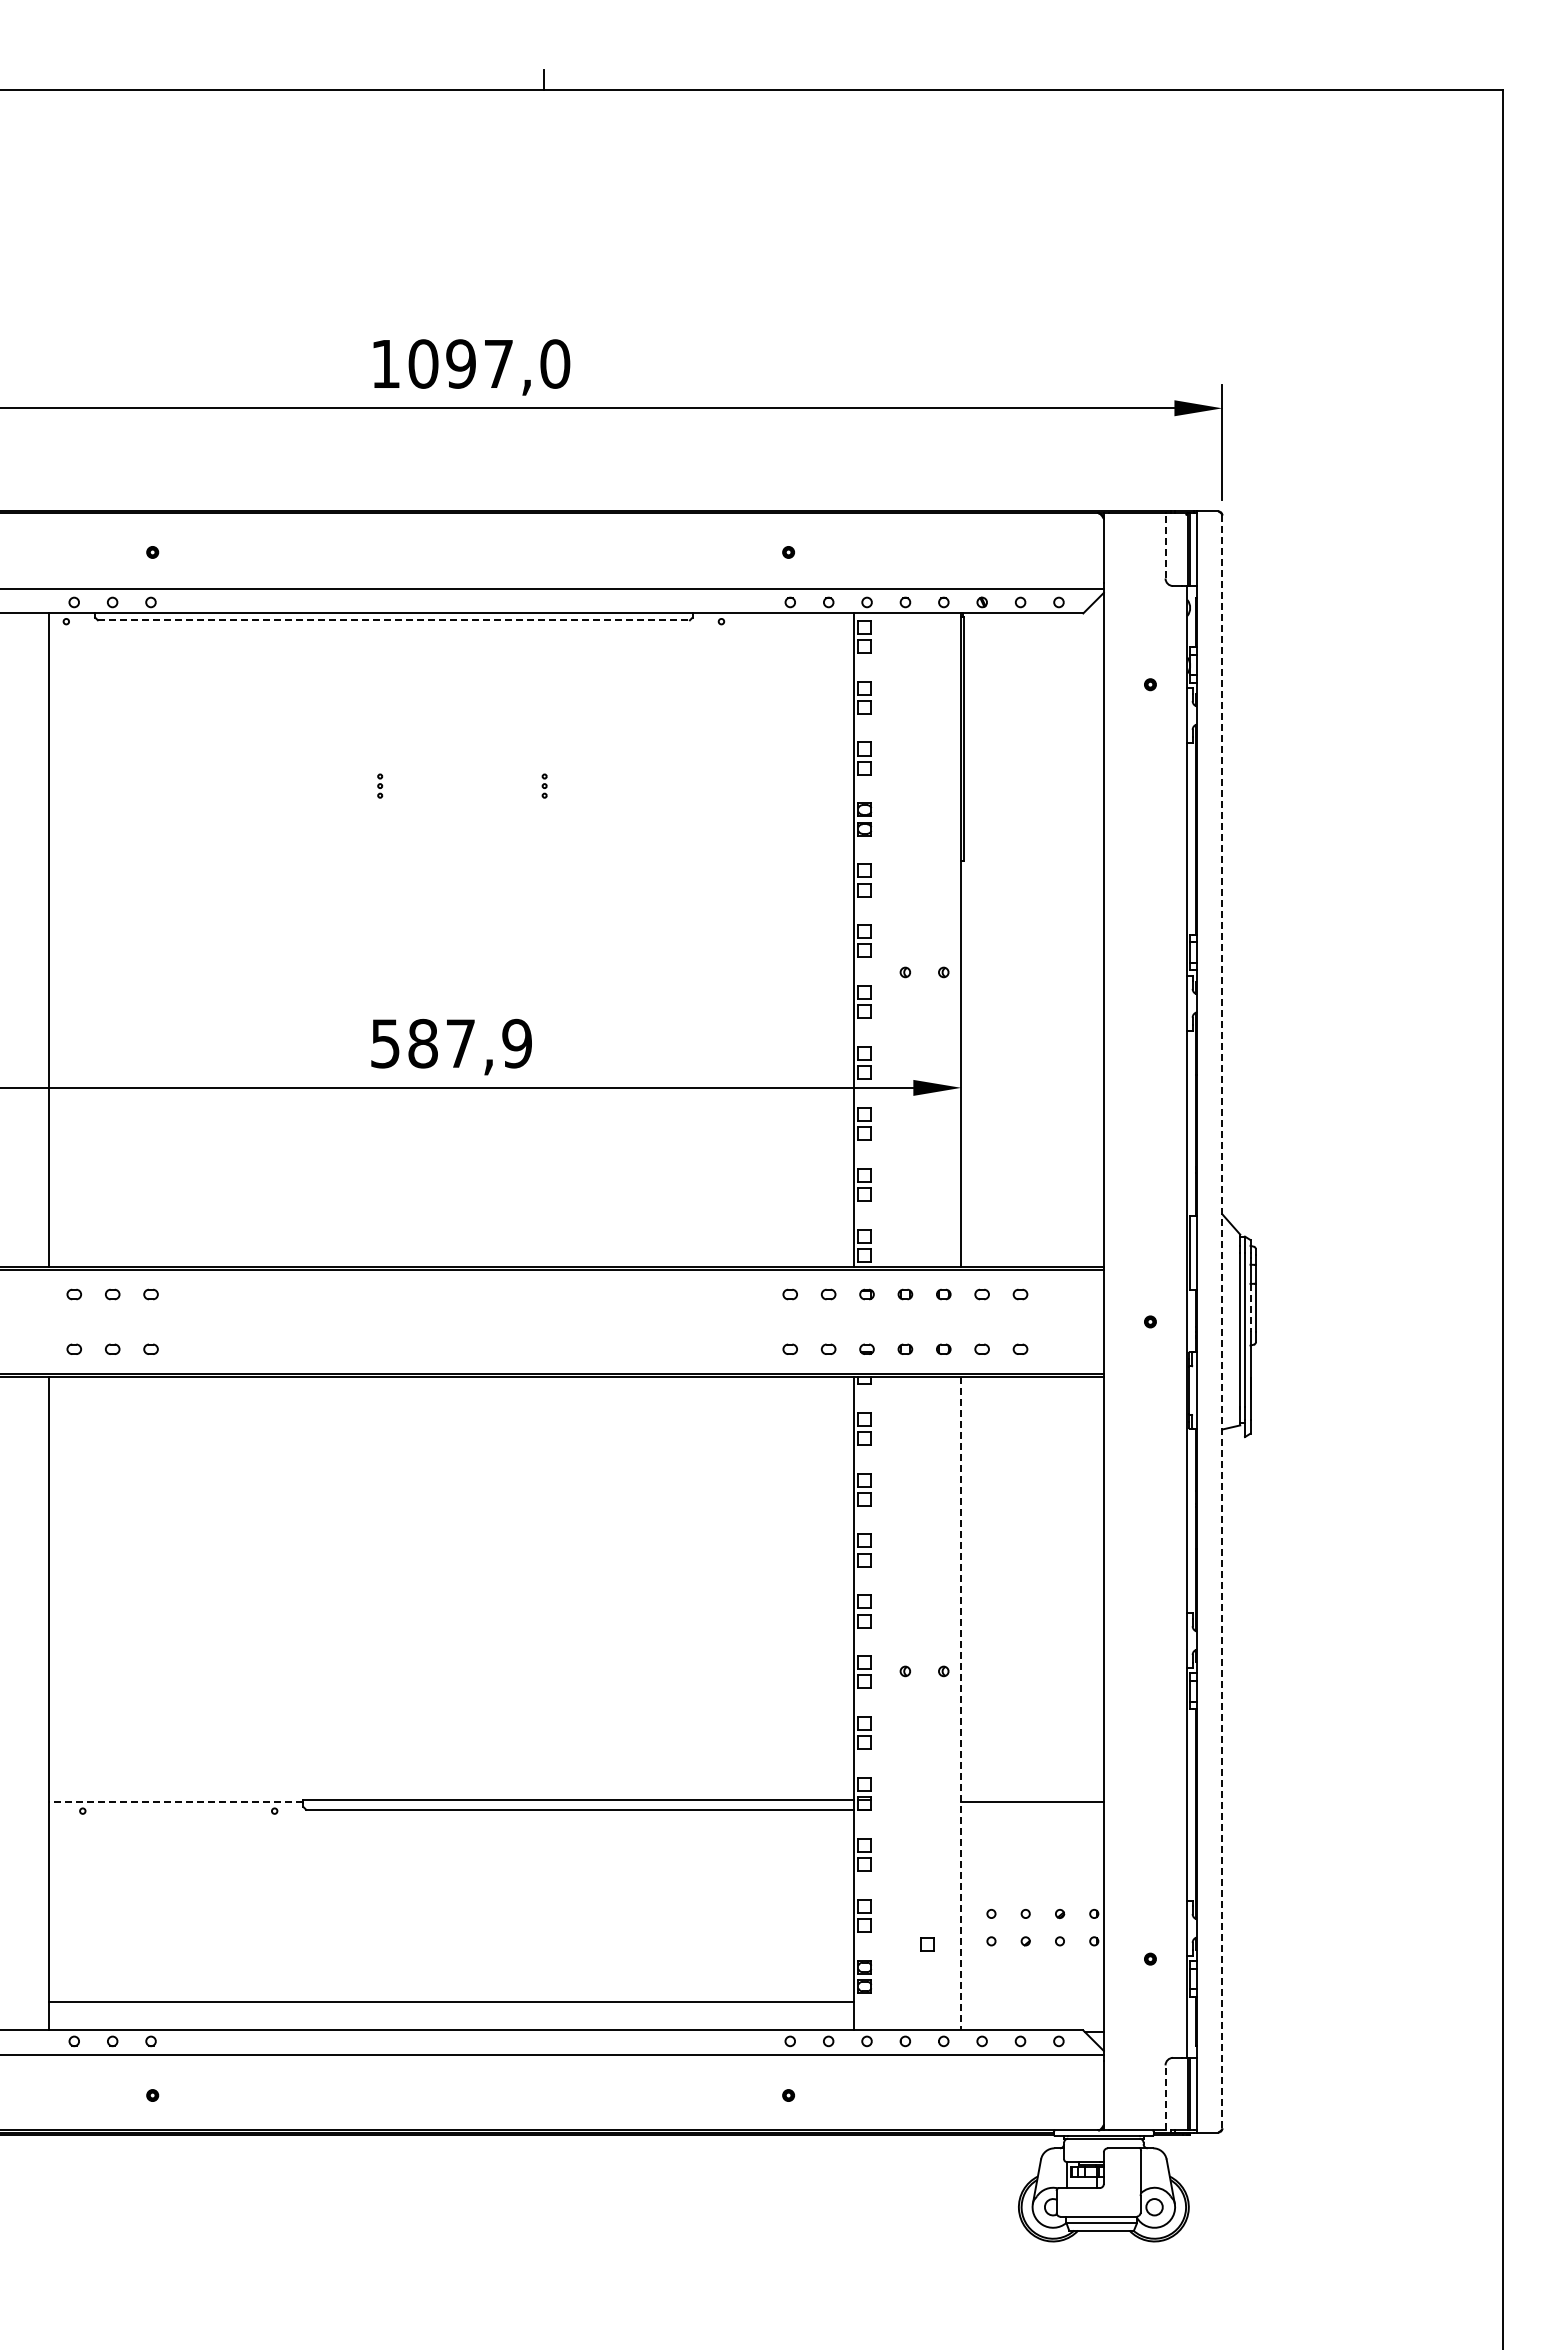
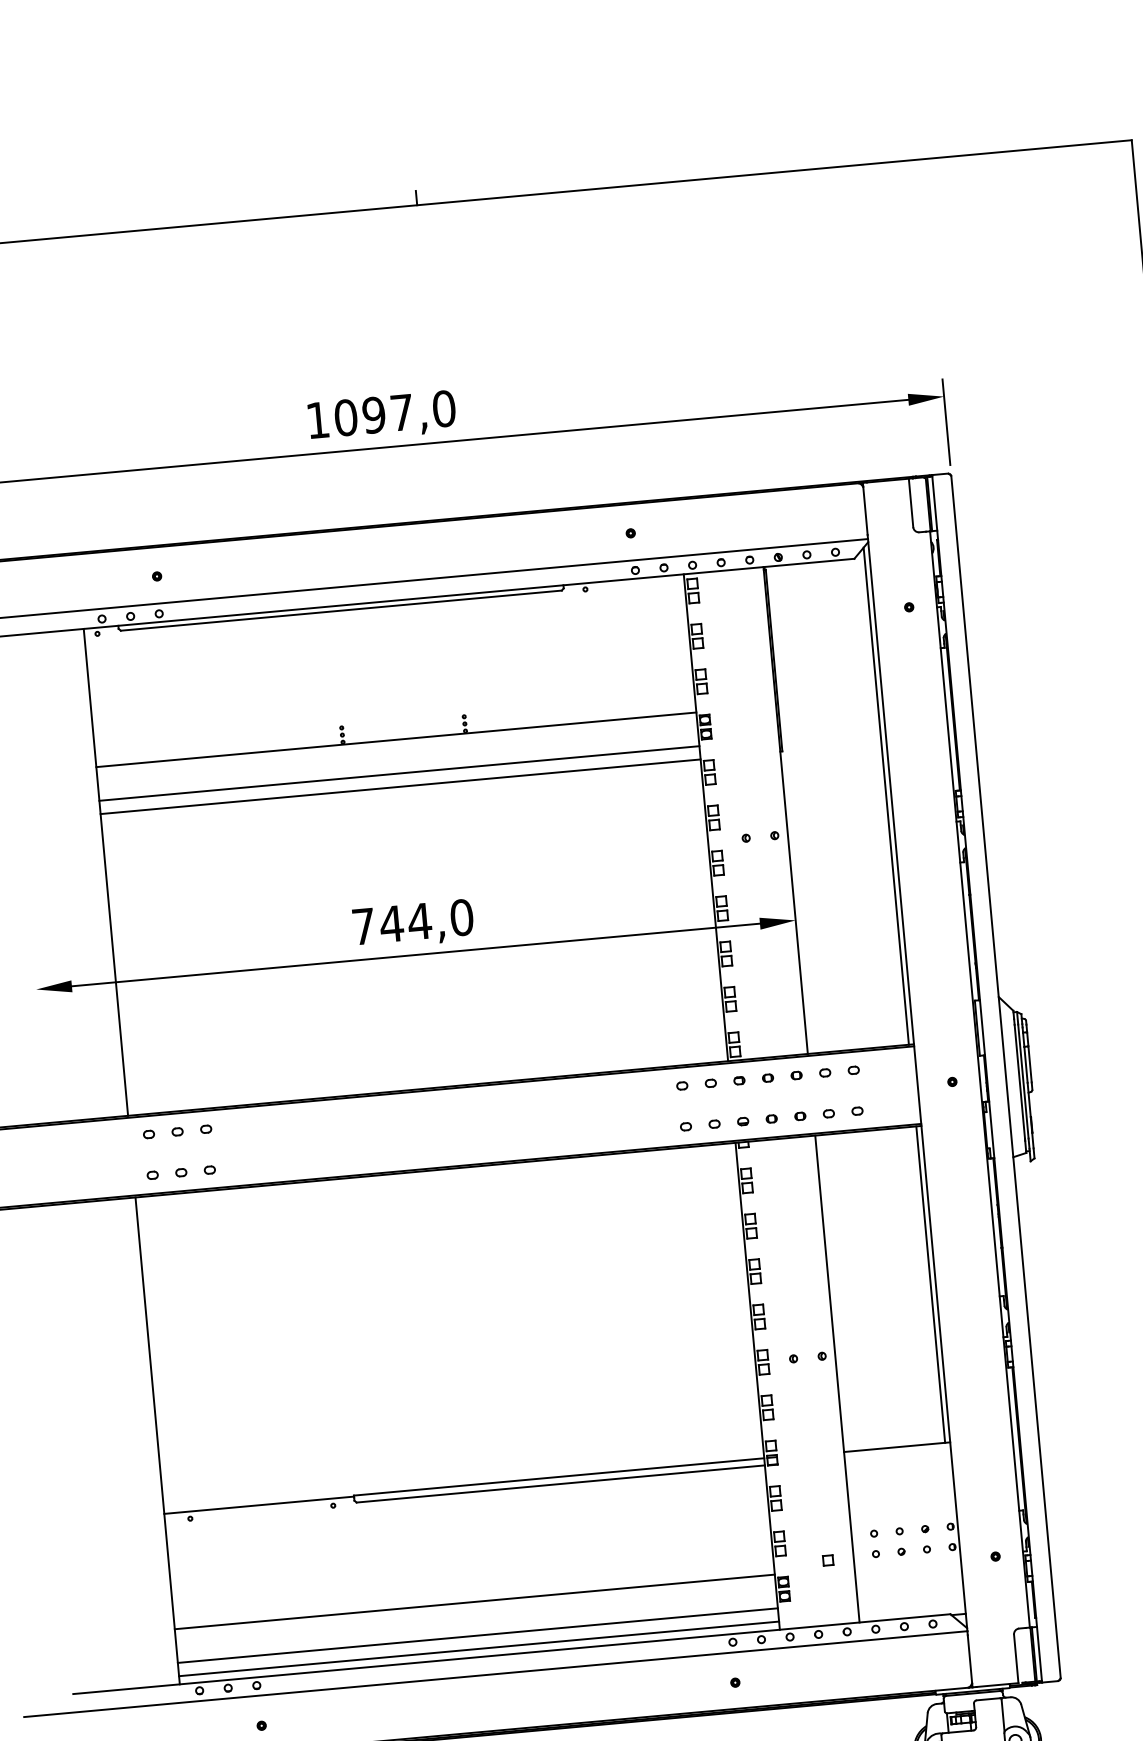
line: (1165, 545) -> (911, 502), dashed -> solid
line: (394, 620) -> (341, 610), dashed -> solid
line: (451, 798) -> (396, 739), added
line: (451, 844) -> (399, 773), added
line: (451, 861) -> (400, 786), added
line: (1097, 933) -> (886, 796), added
text: (451, 1043) -> (412, 921), 587,9 -> 744,0
line: (1250, 1308) -> (1026, 1065), dashed -> solid
line: (1222, 1322) -> (1006, 1077), dashed -> solid
line: (1097, 1588) -> (931, 1284), added
line: (961, 1703) -> (837, 1378), dashed -> solid
line: (175, 1801) -> (258, 1505), dashed -> solid
line: (451, 1956) -> (474, 1601), added
line: (451, 2019) -> (479, 1648), added
line: (1165, 2097) -> (1016, 1658), dashed -> solid

